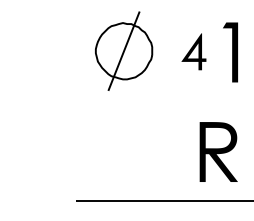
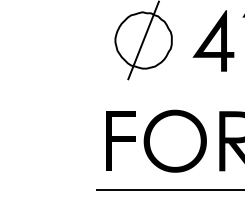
part: (193, 51) -> (213, 40), size x1.67
part: (155, 151) -> (175, 140), added
fill: (101, 152) -> (121, 141), added

